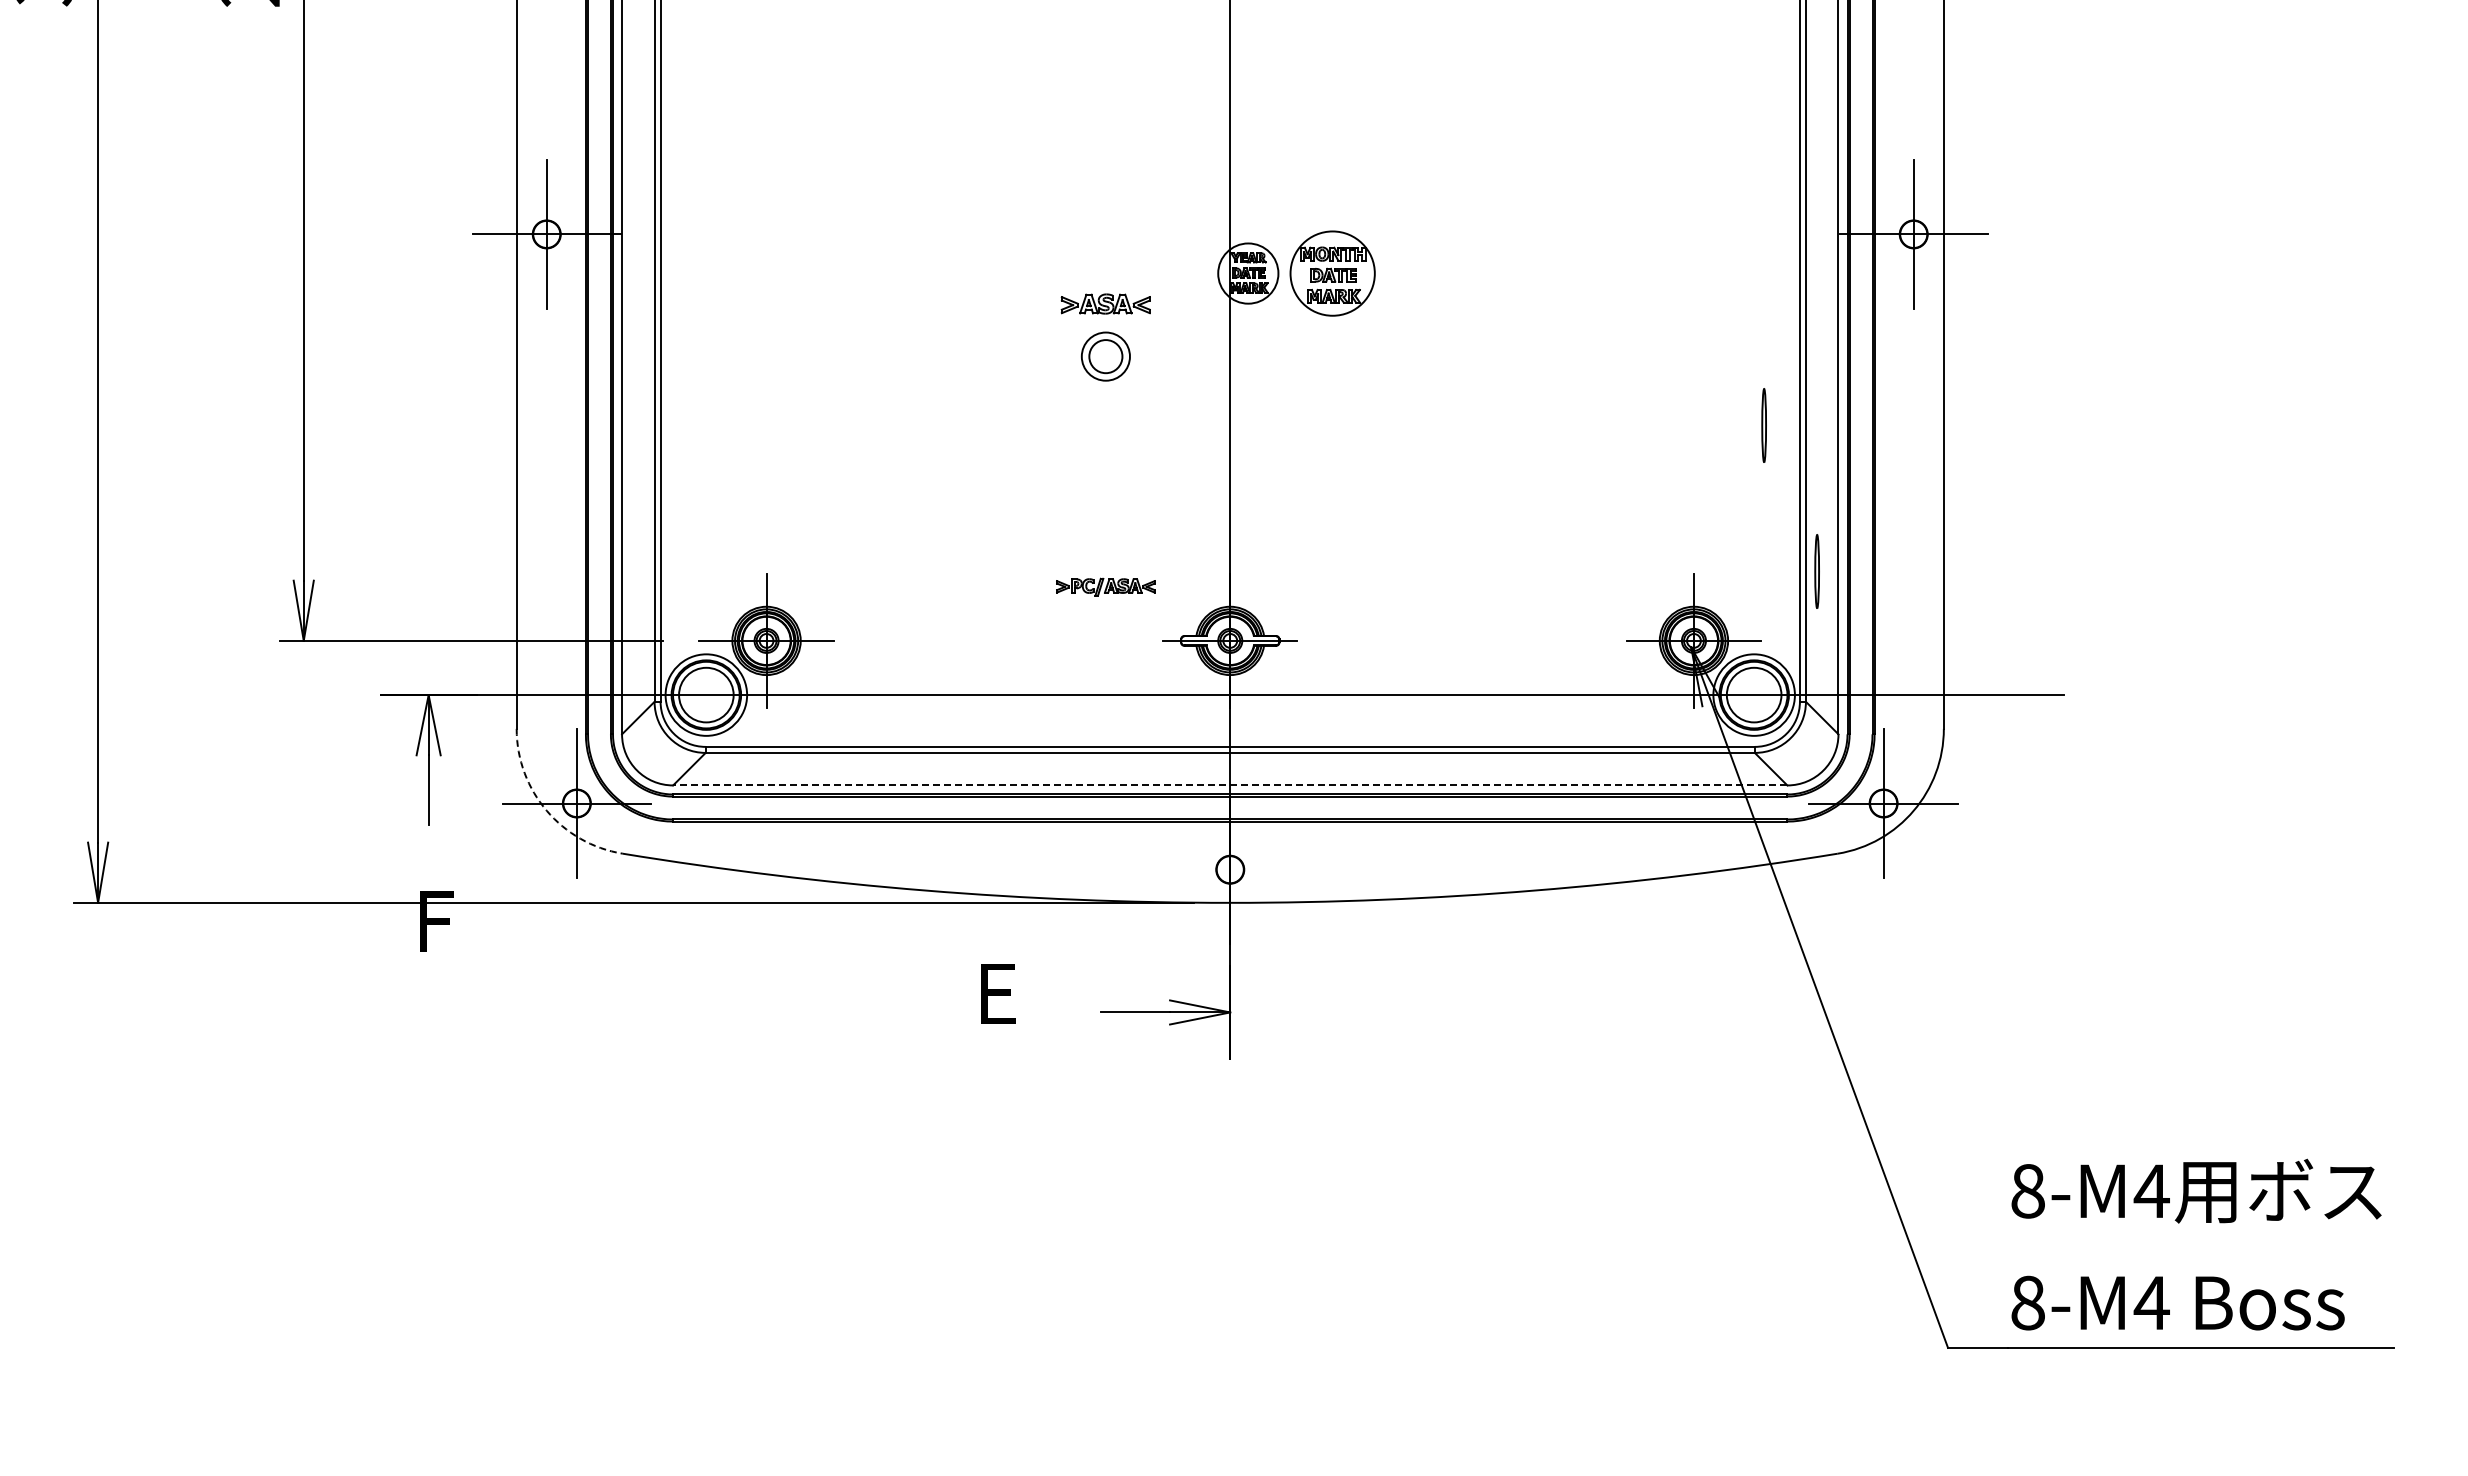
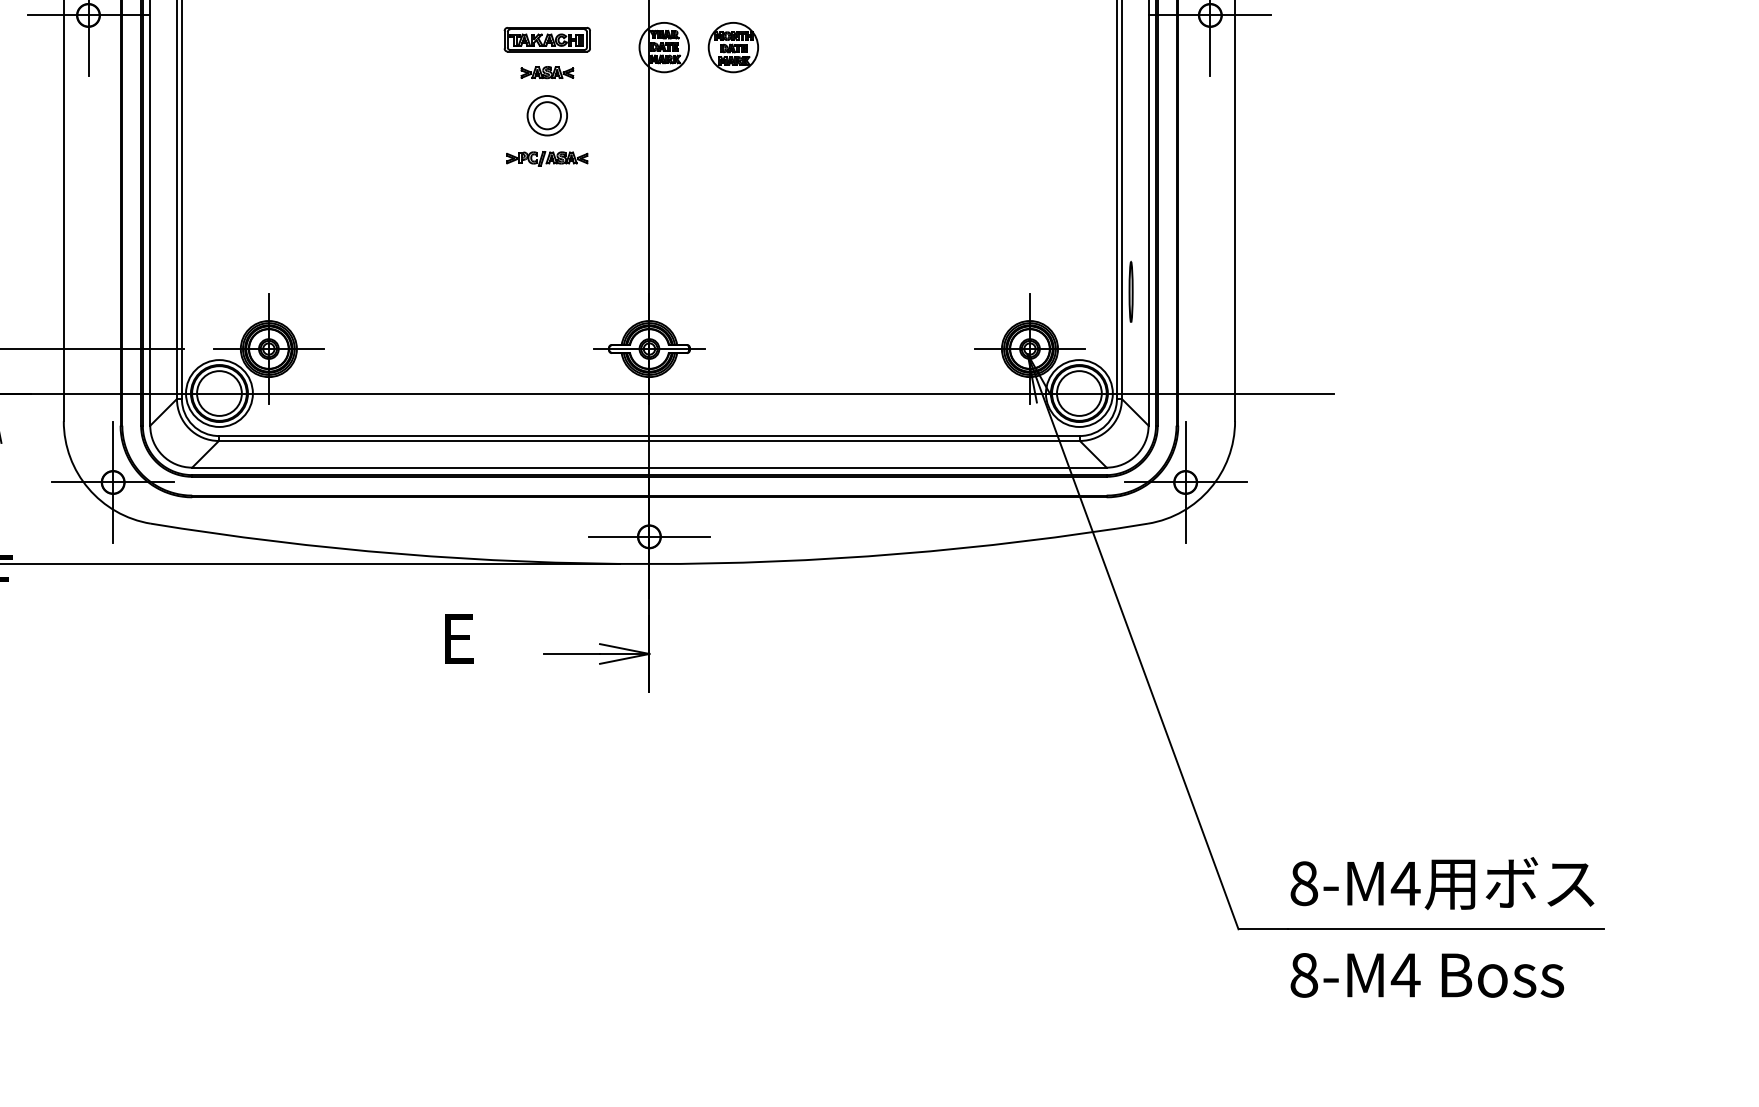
part: (1105, 263) -> (547, 39), added
part: (1332, 273) -> (733, 47), size x0.71
part: (1105, 303) -> (547, 72), size x0.71
part: (1763, 425) -> (1087, 172), removed
part: (1105, 586) -> (547, 158), moved
line: (1229, 785) -> (648, 467), dashed -> solid
arc: (546, 810) -> (88, 488), dashed -> solid
line: (1230, 869) -> (649, 536), added
text: (2196, 1244) -> (1442, 927), moved

